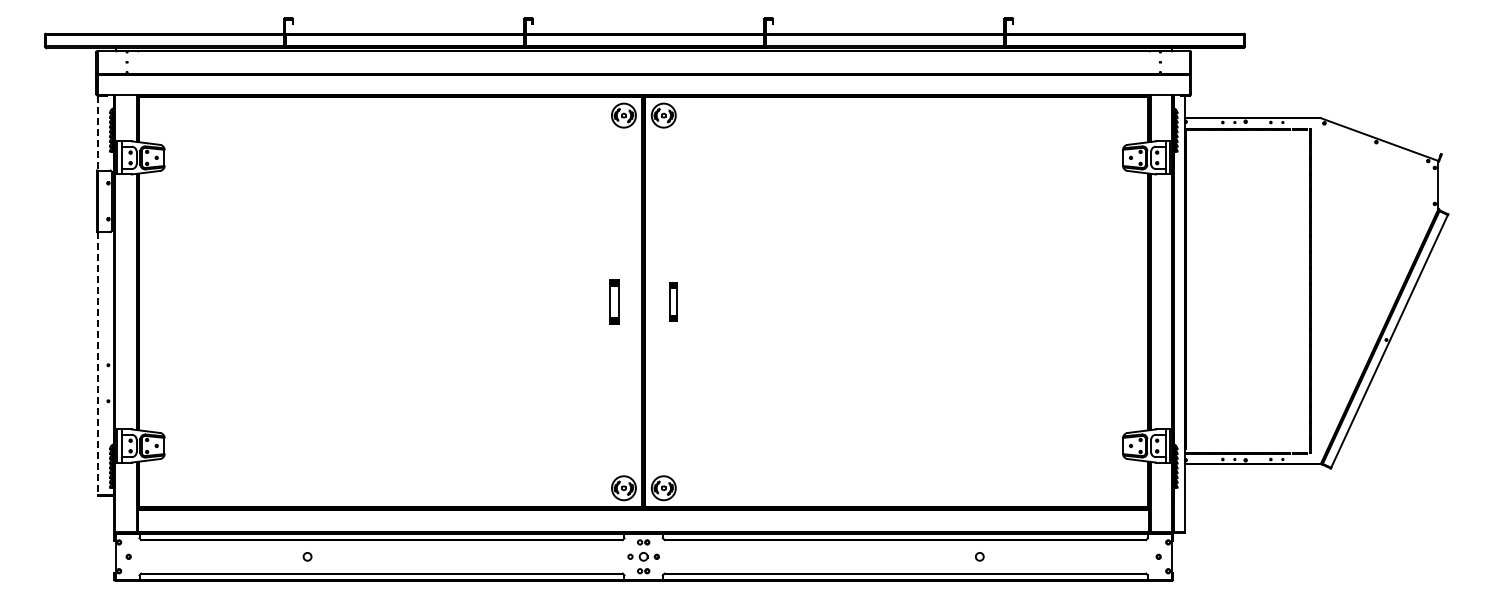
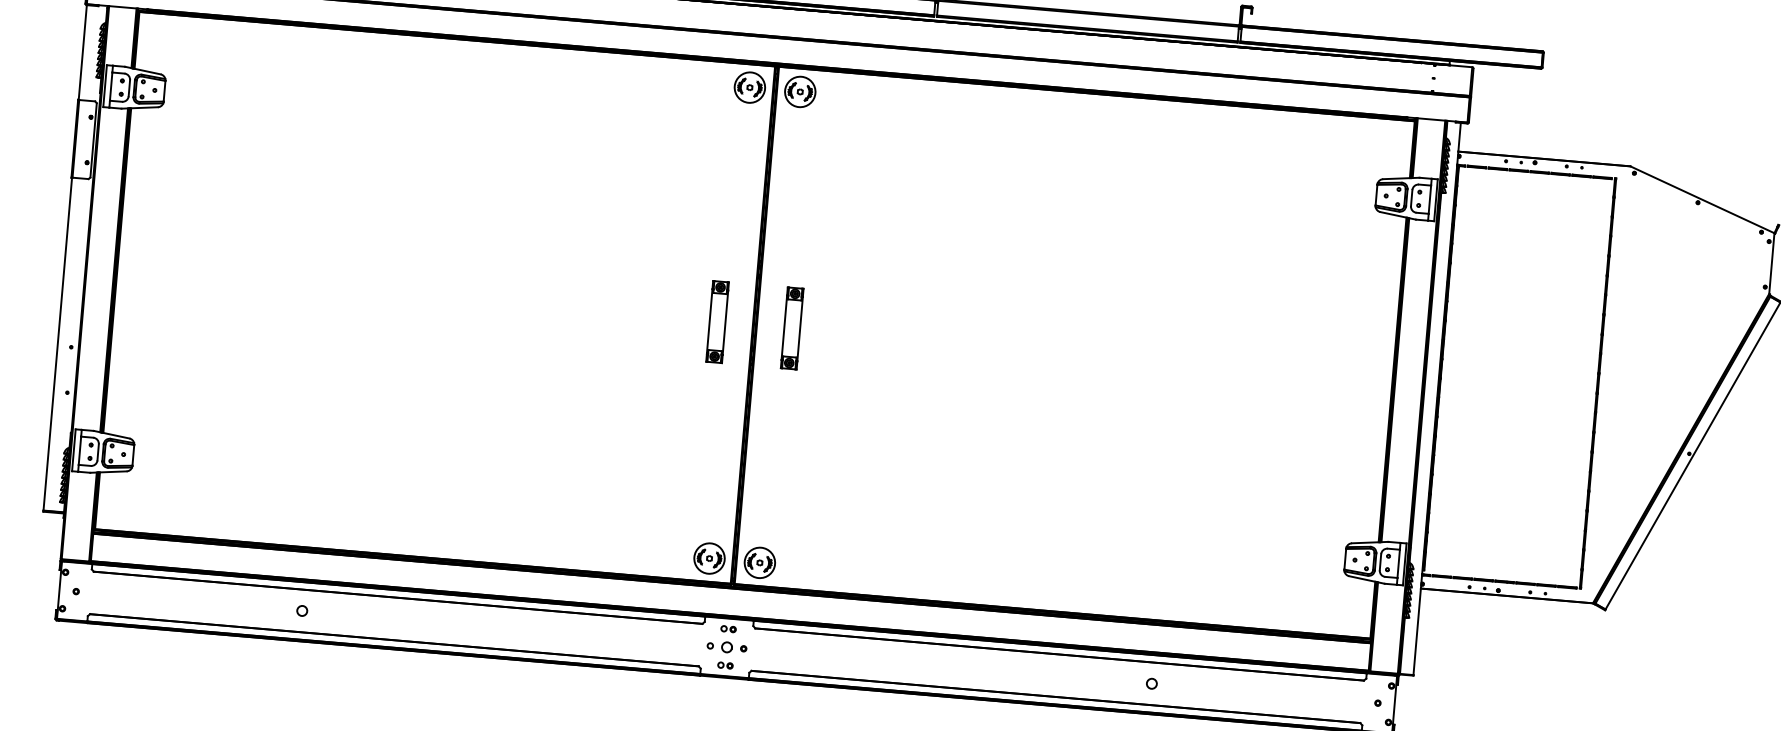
line: (97, 133) -> (82, 53), dashed -> solid
part: (614, 301) -> (717, 321), size x1.43
part: (673, 301) -> (792, 327), size x1.67
line: (97, 363) -> (57, 343), dashed -> solid

